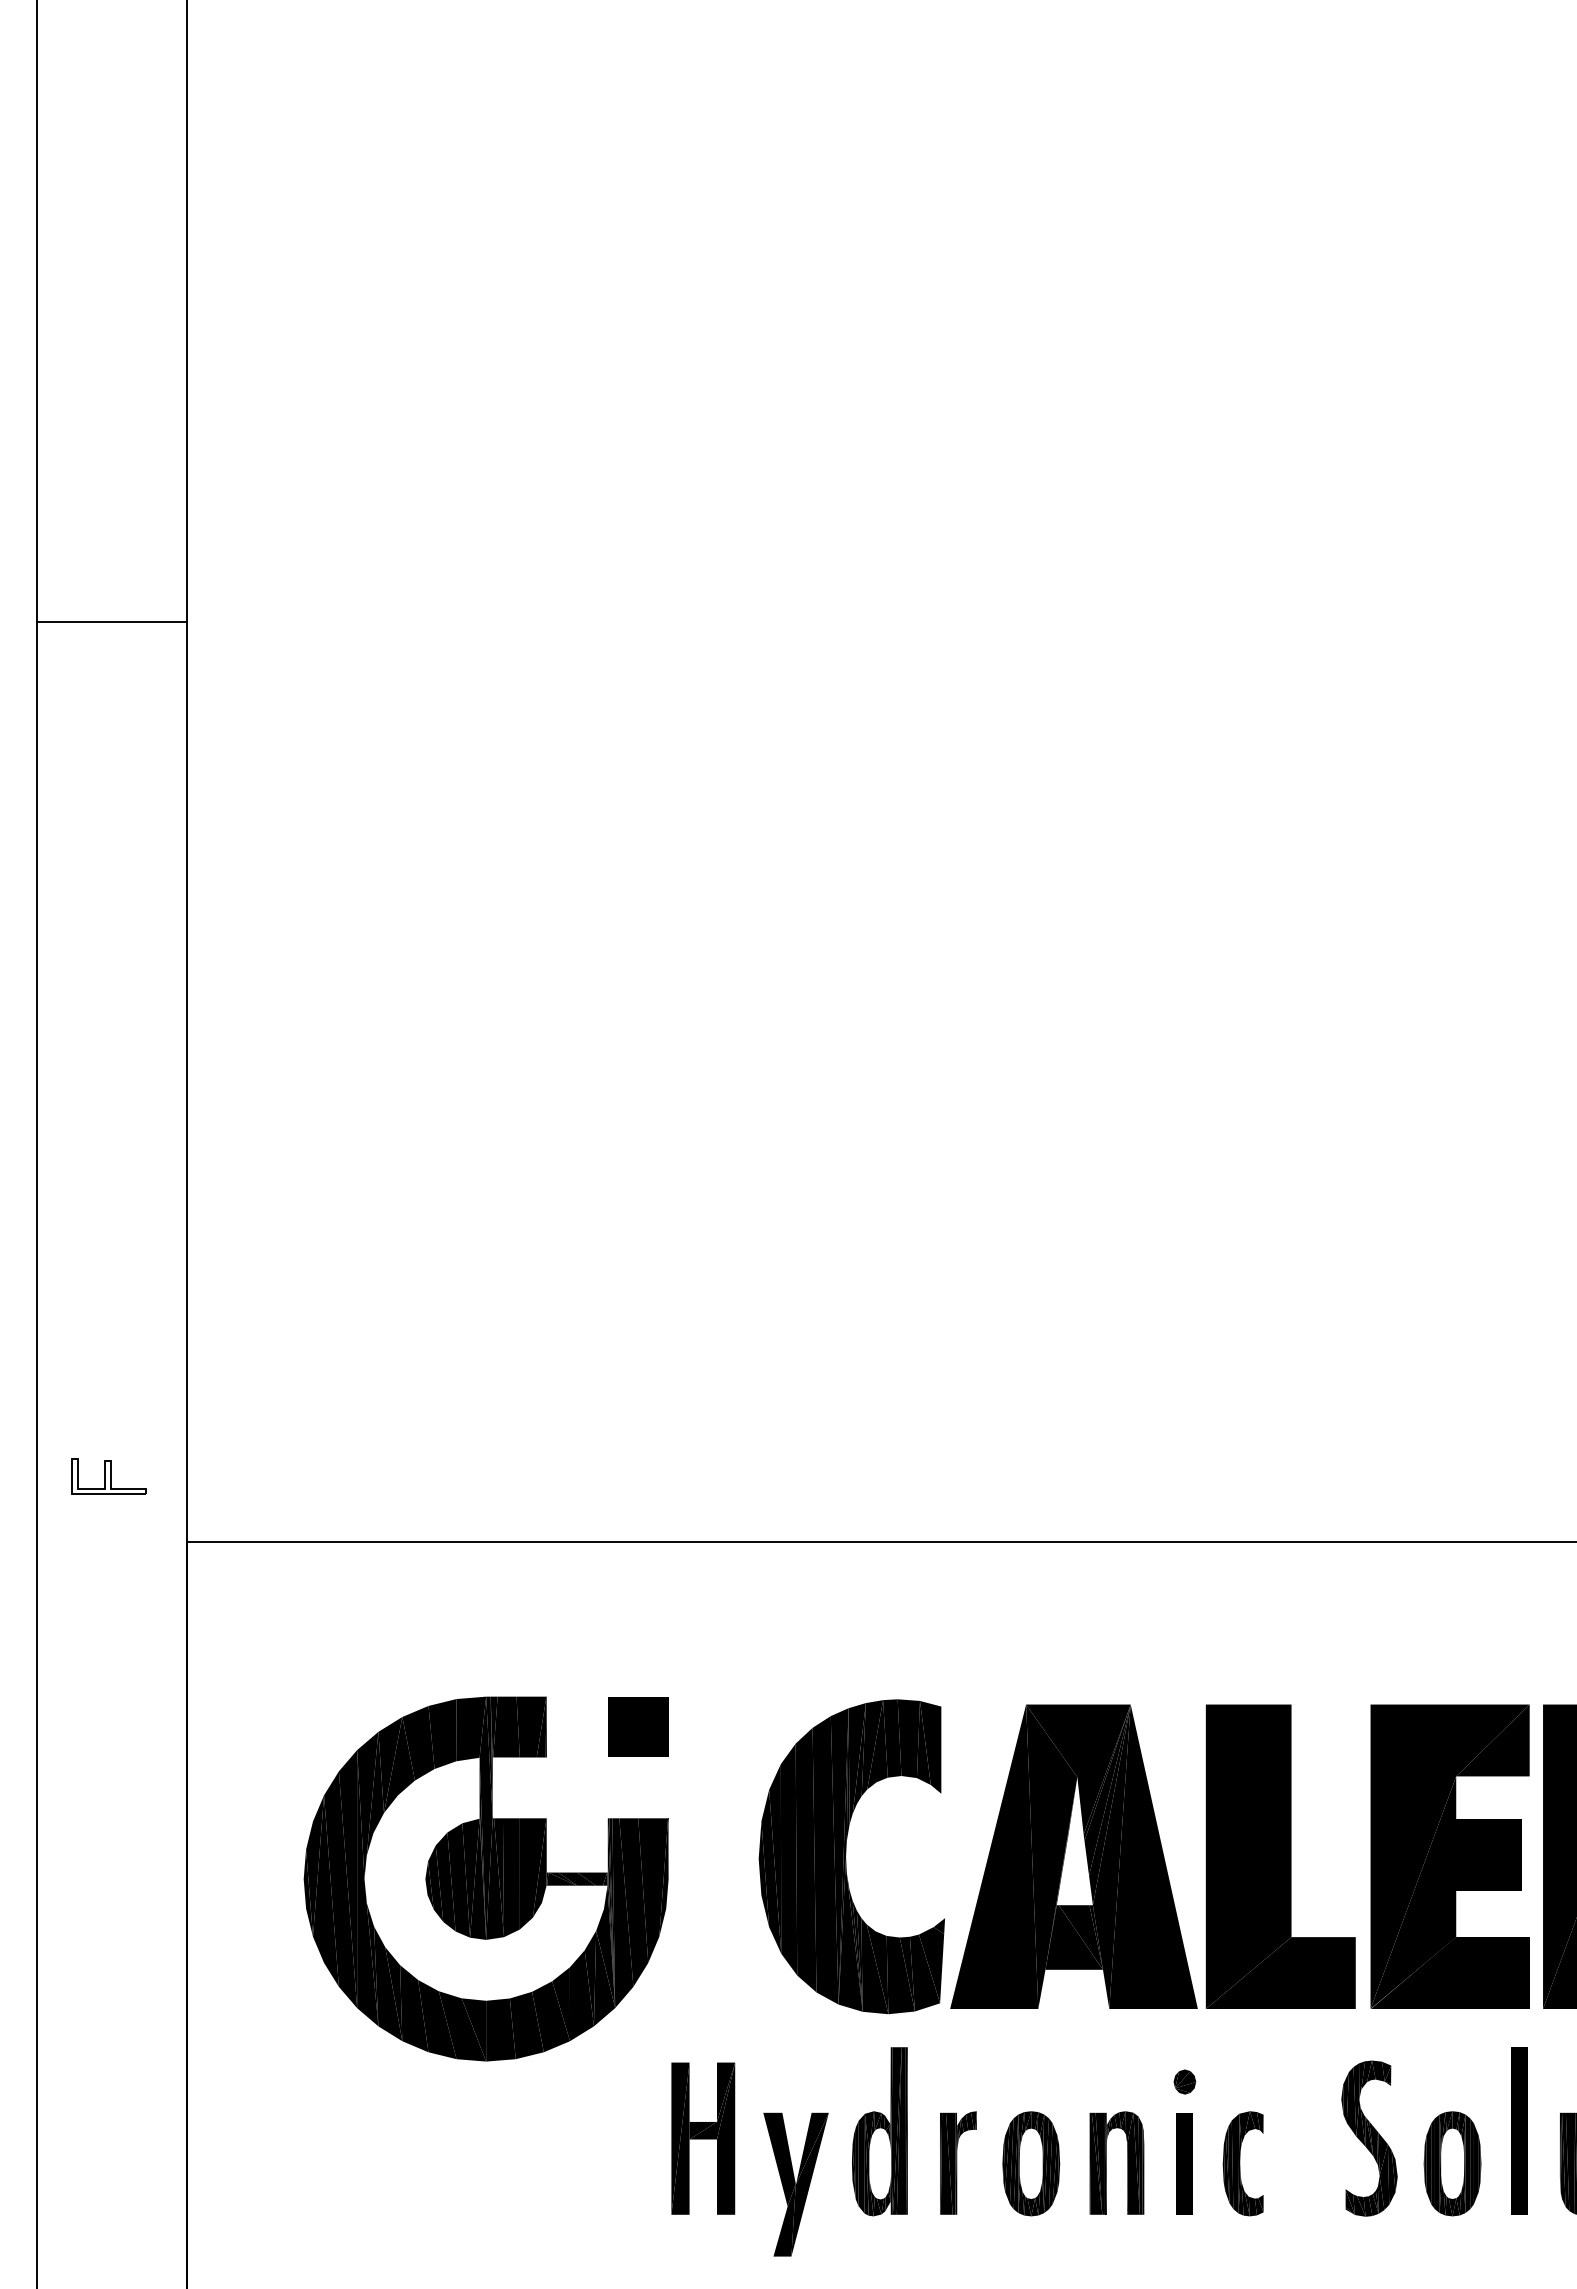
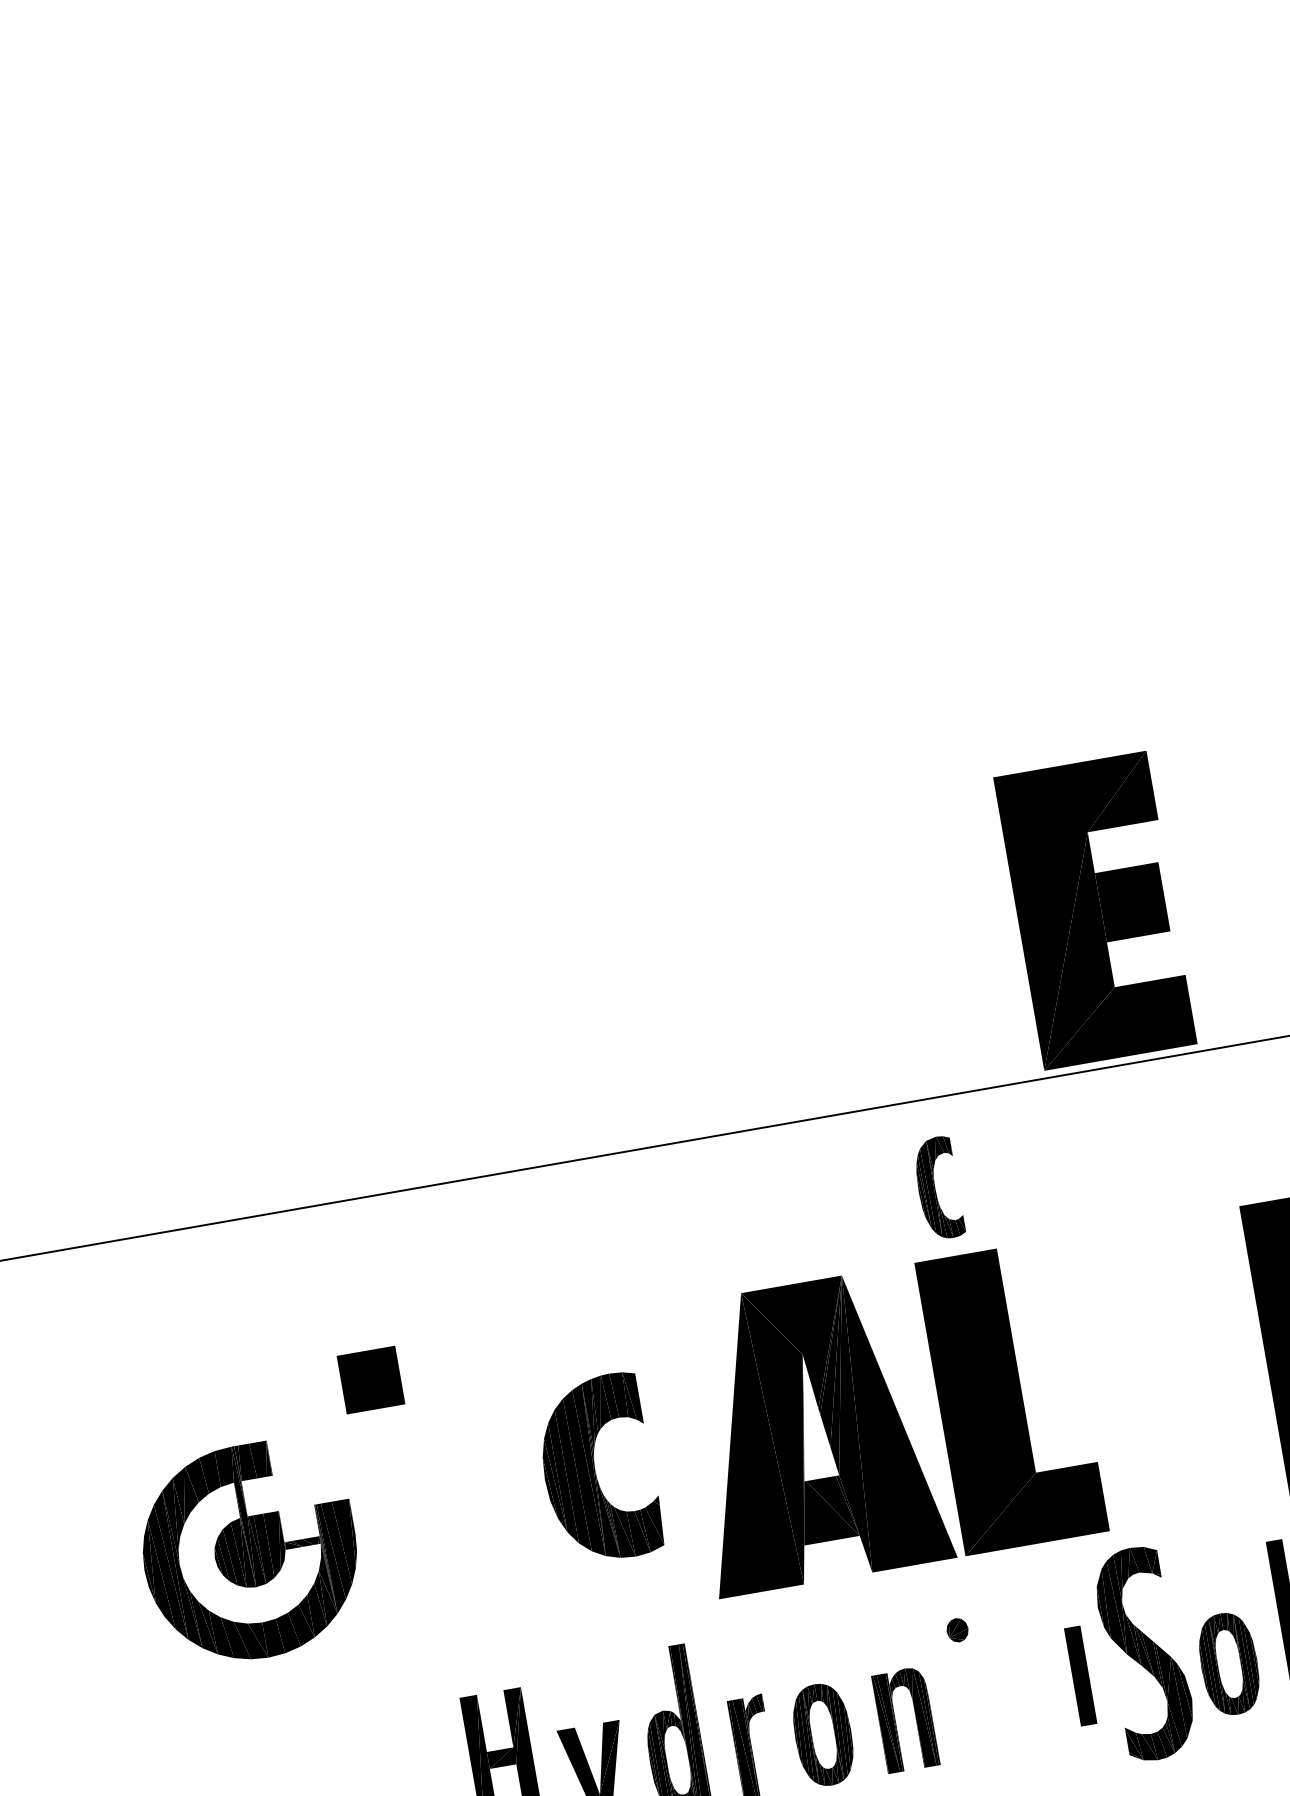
part: (851, 1856) -> (598, 1468), size x0.6
part: (1449, 1856) -> (1094, 910), moved
part: (485, 1878) -> (249, 1551), size x0.6
part: (1369, 2138) -> (1144, 1653), size x1.4
part: (1184, 2163) -> (1080, 1675), moved
part: (1242, 2163) -> (937, 1188), moved

